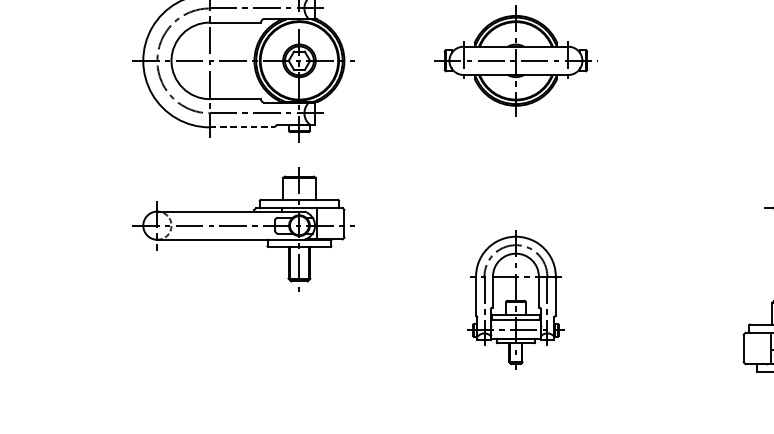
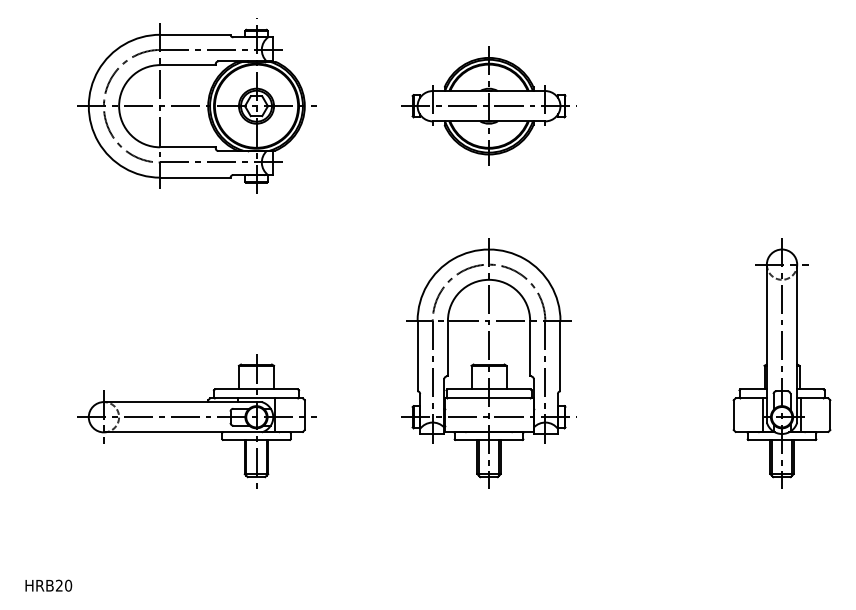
line: (242, 127) -> (195, 177), dashed -> solid
part: (243, 229) -> (196, 421), moved
part: (515, 300) -> (488, 363), size x1.67

